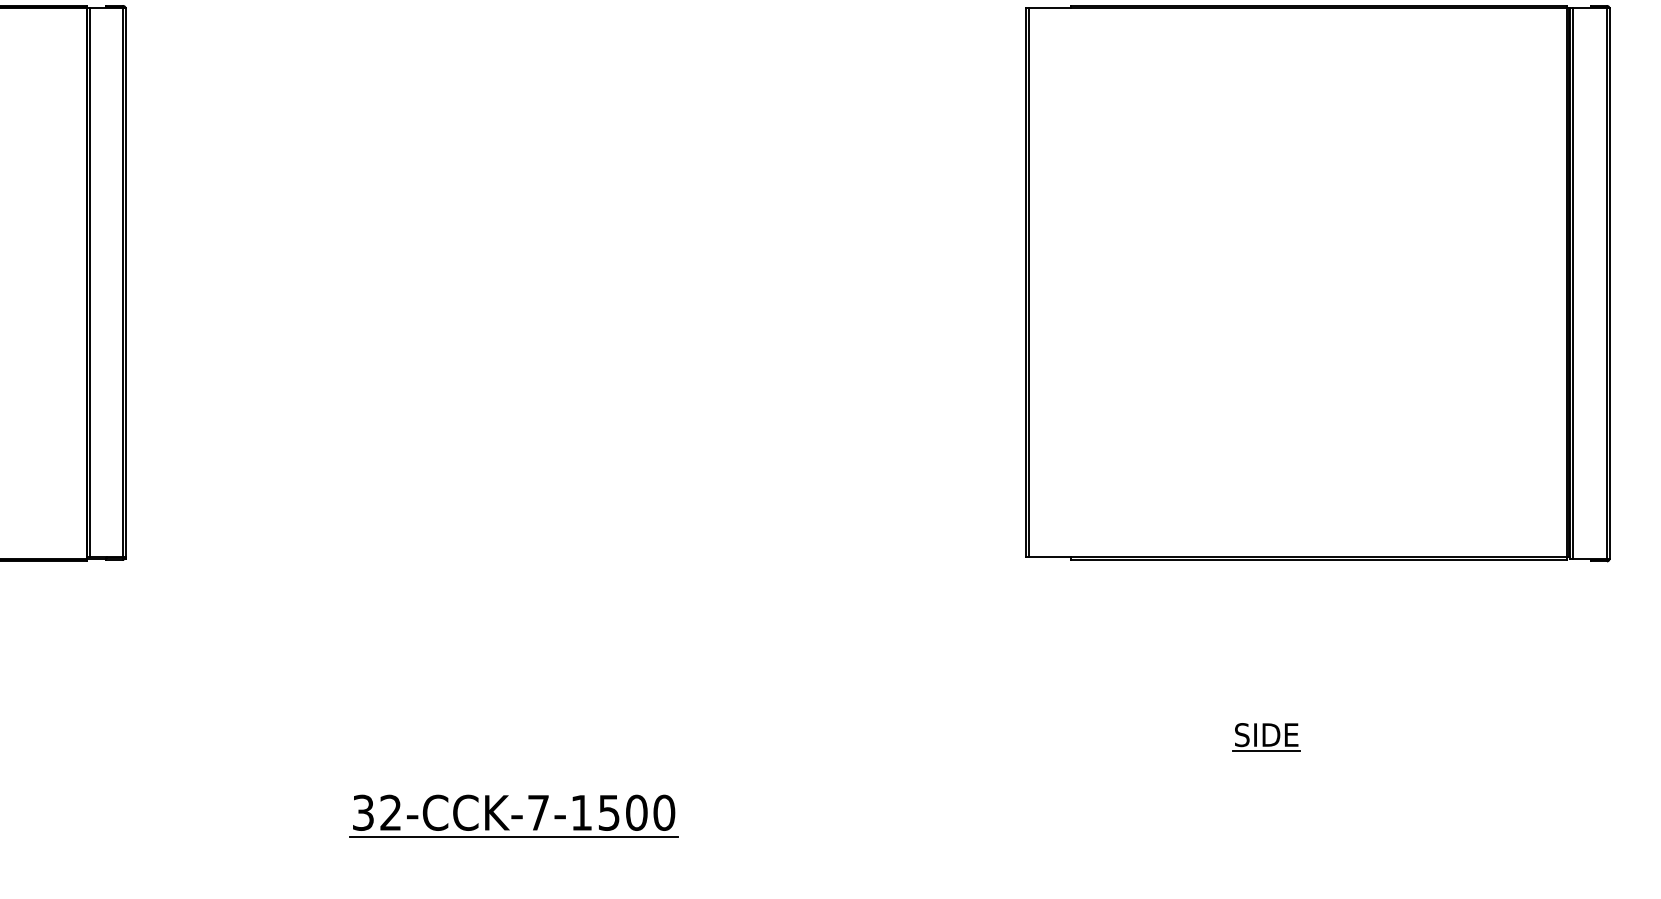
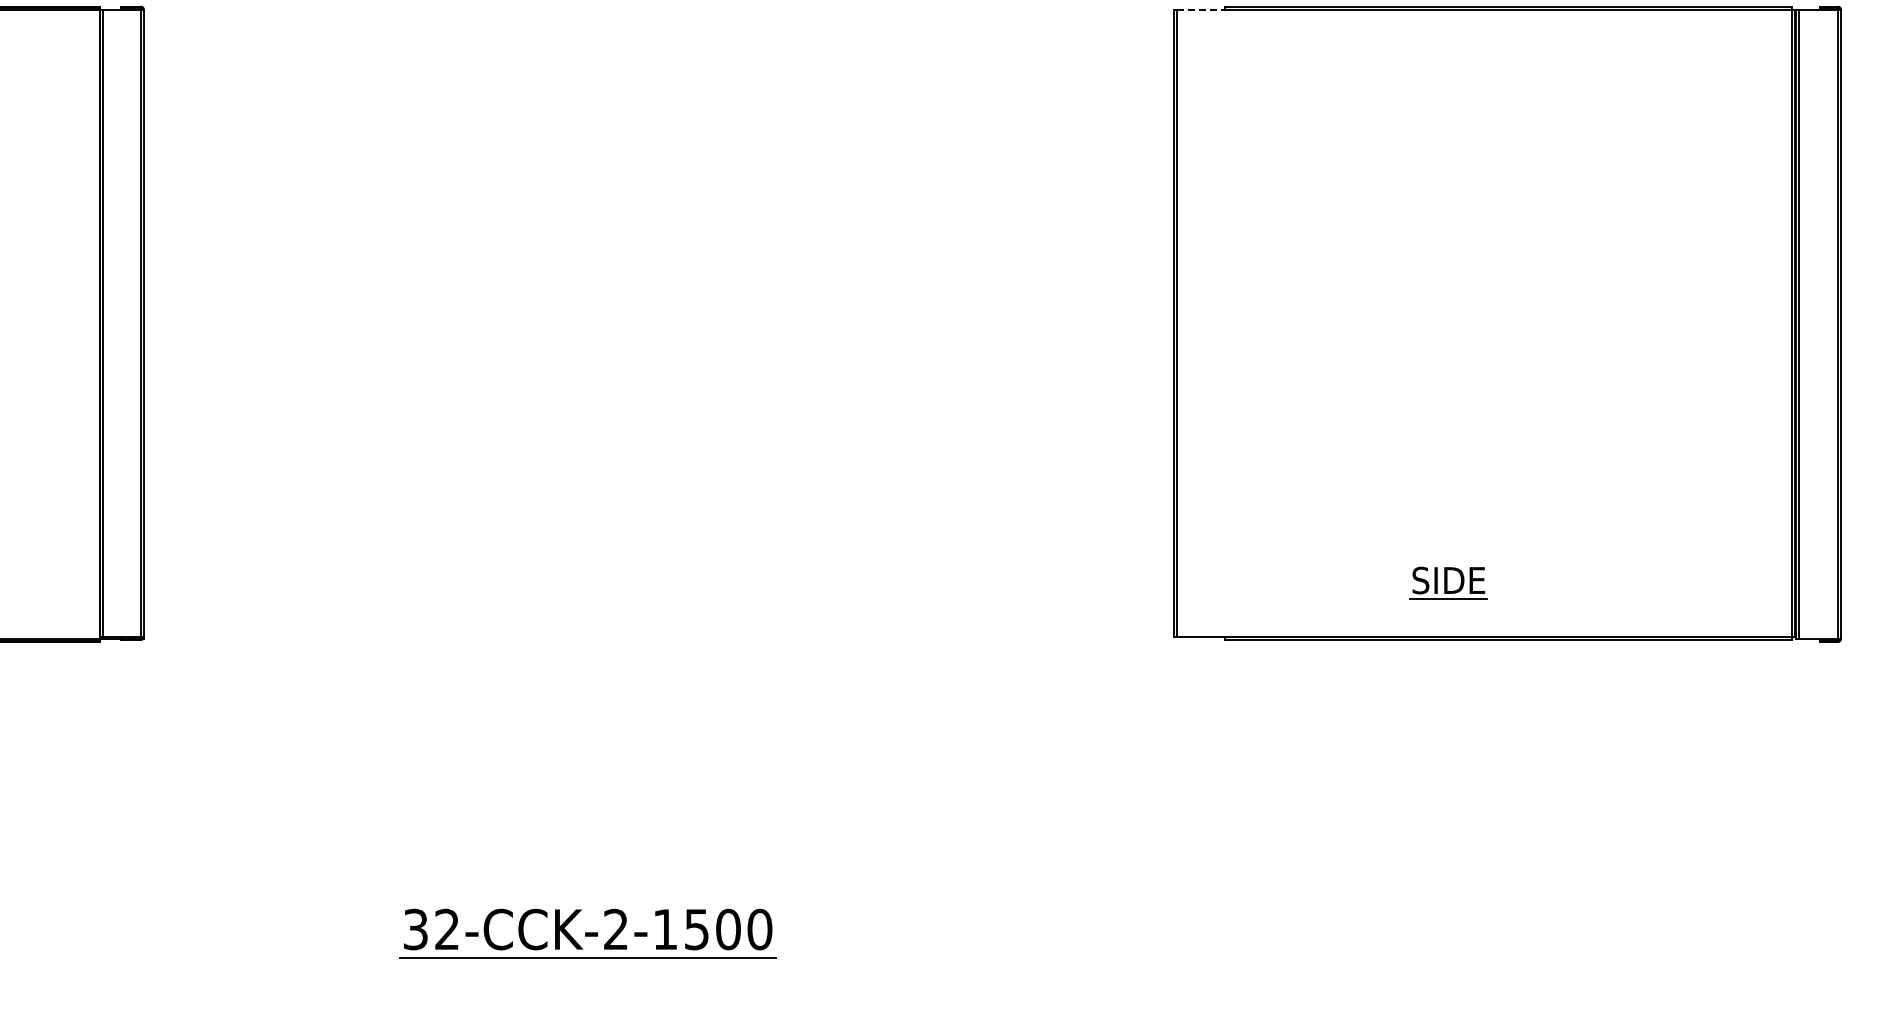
line: (1050, 8) -> (1201, 9), solid -> dashed
part: (1266, 736) -> (1448, 582), moved
text: (538, 811) -> (615, 928), 32-CCK-7-1500 -> 32-CCK-2-1500

